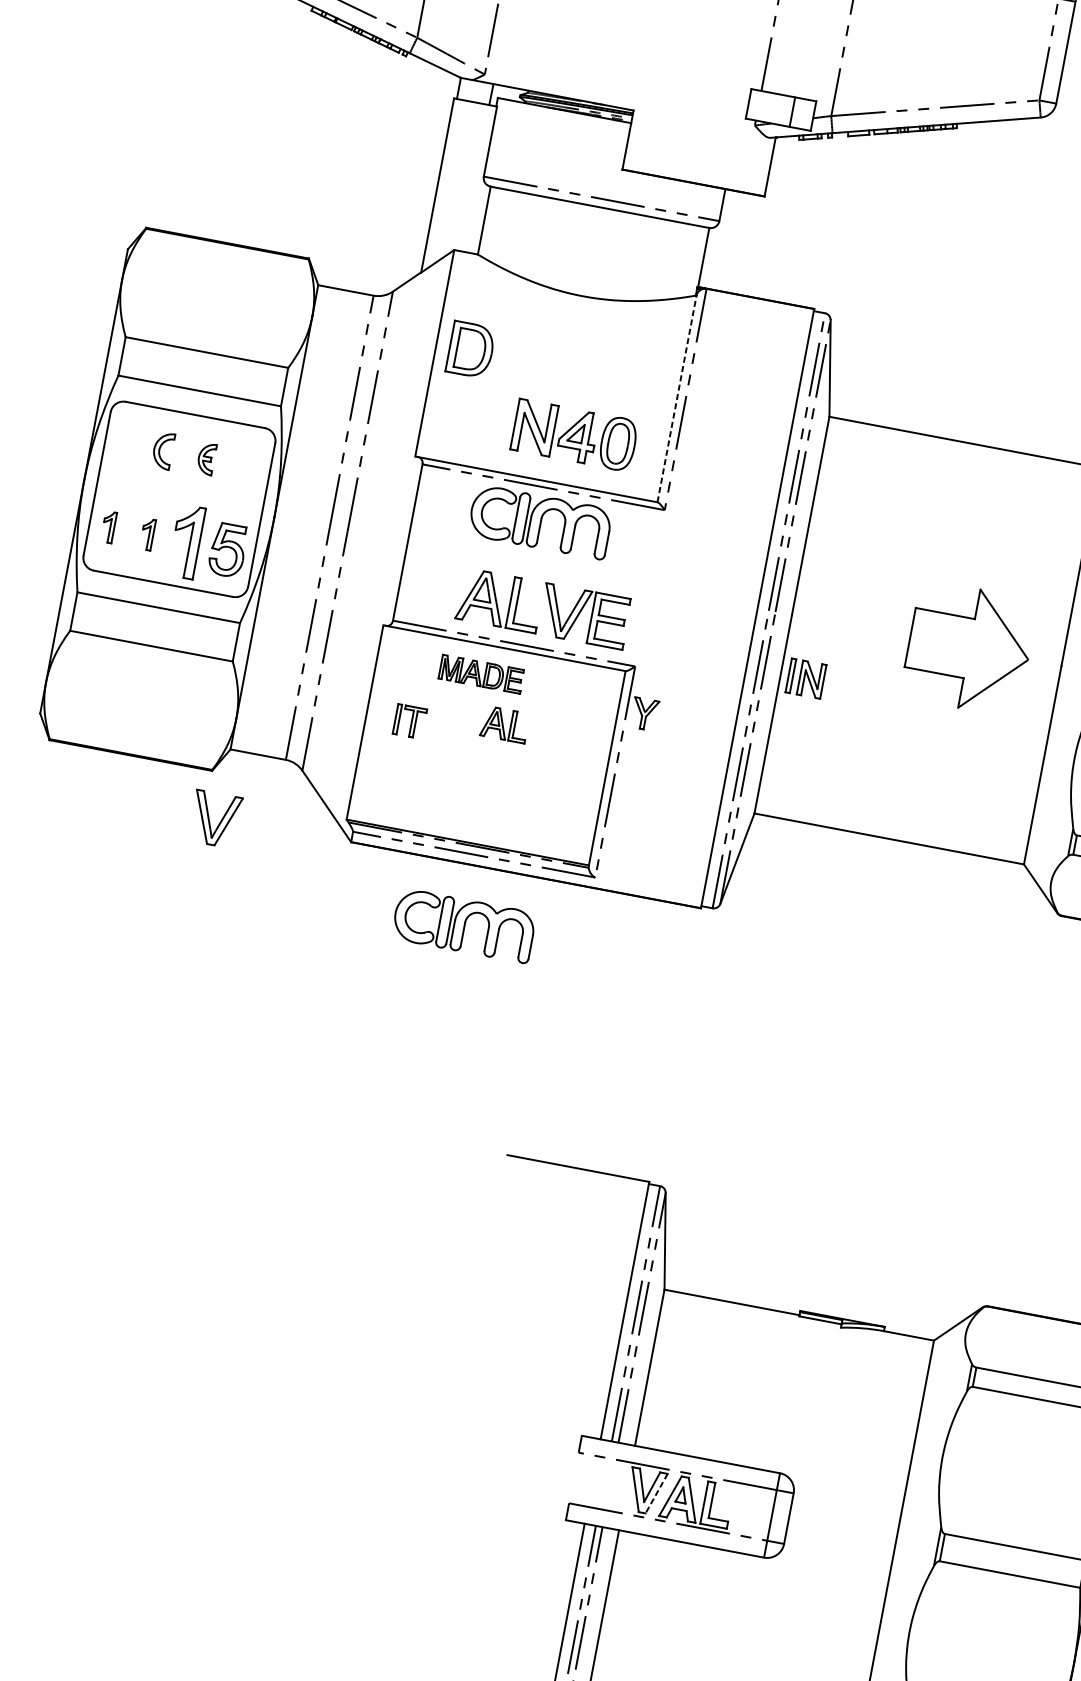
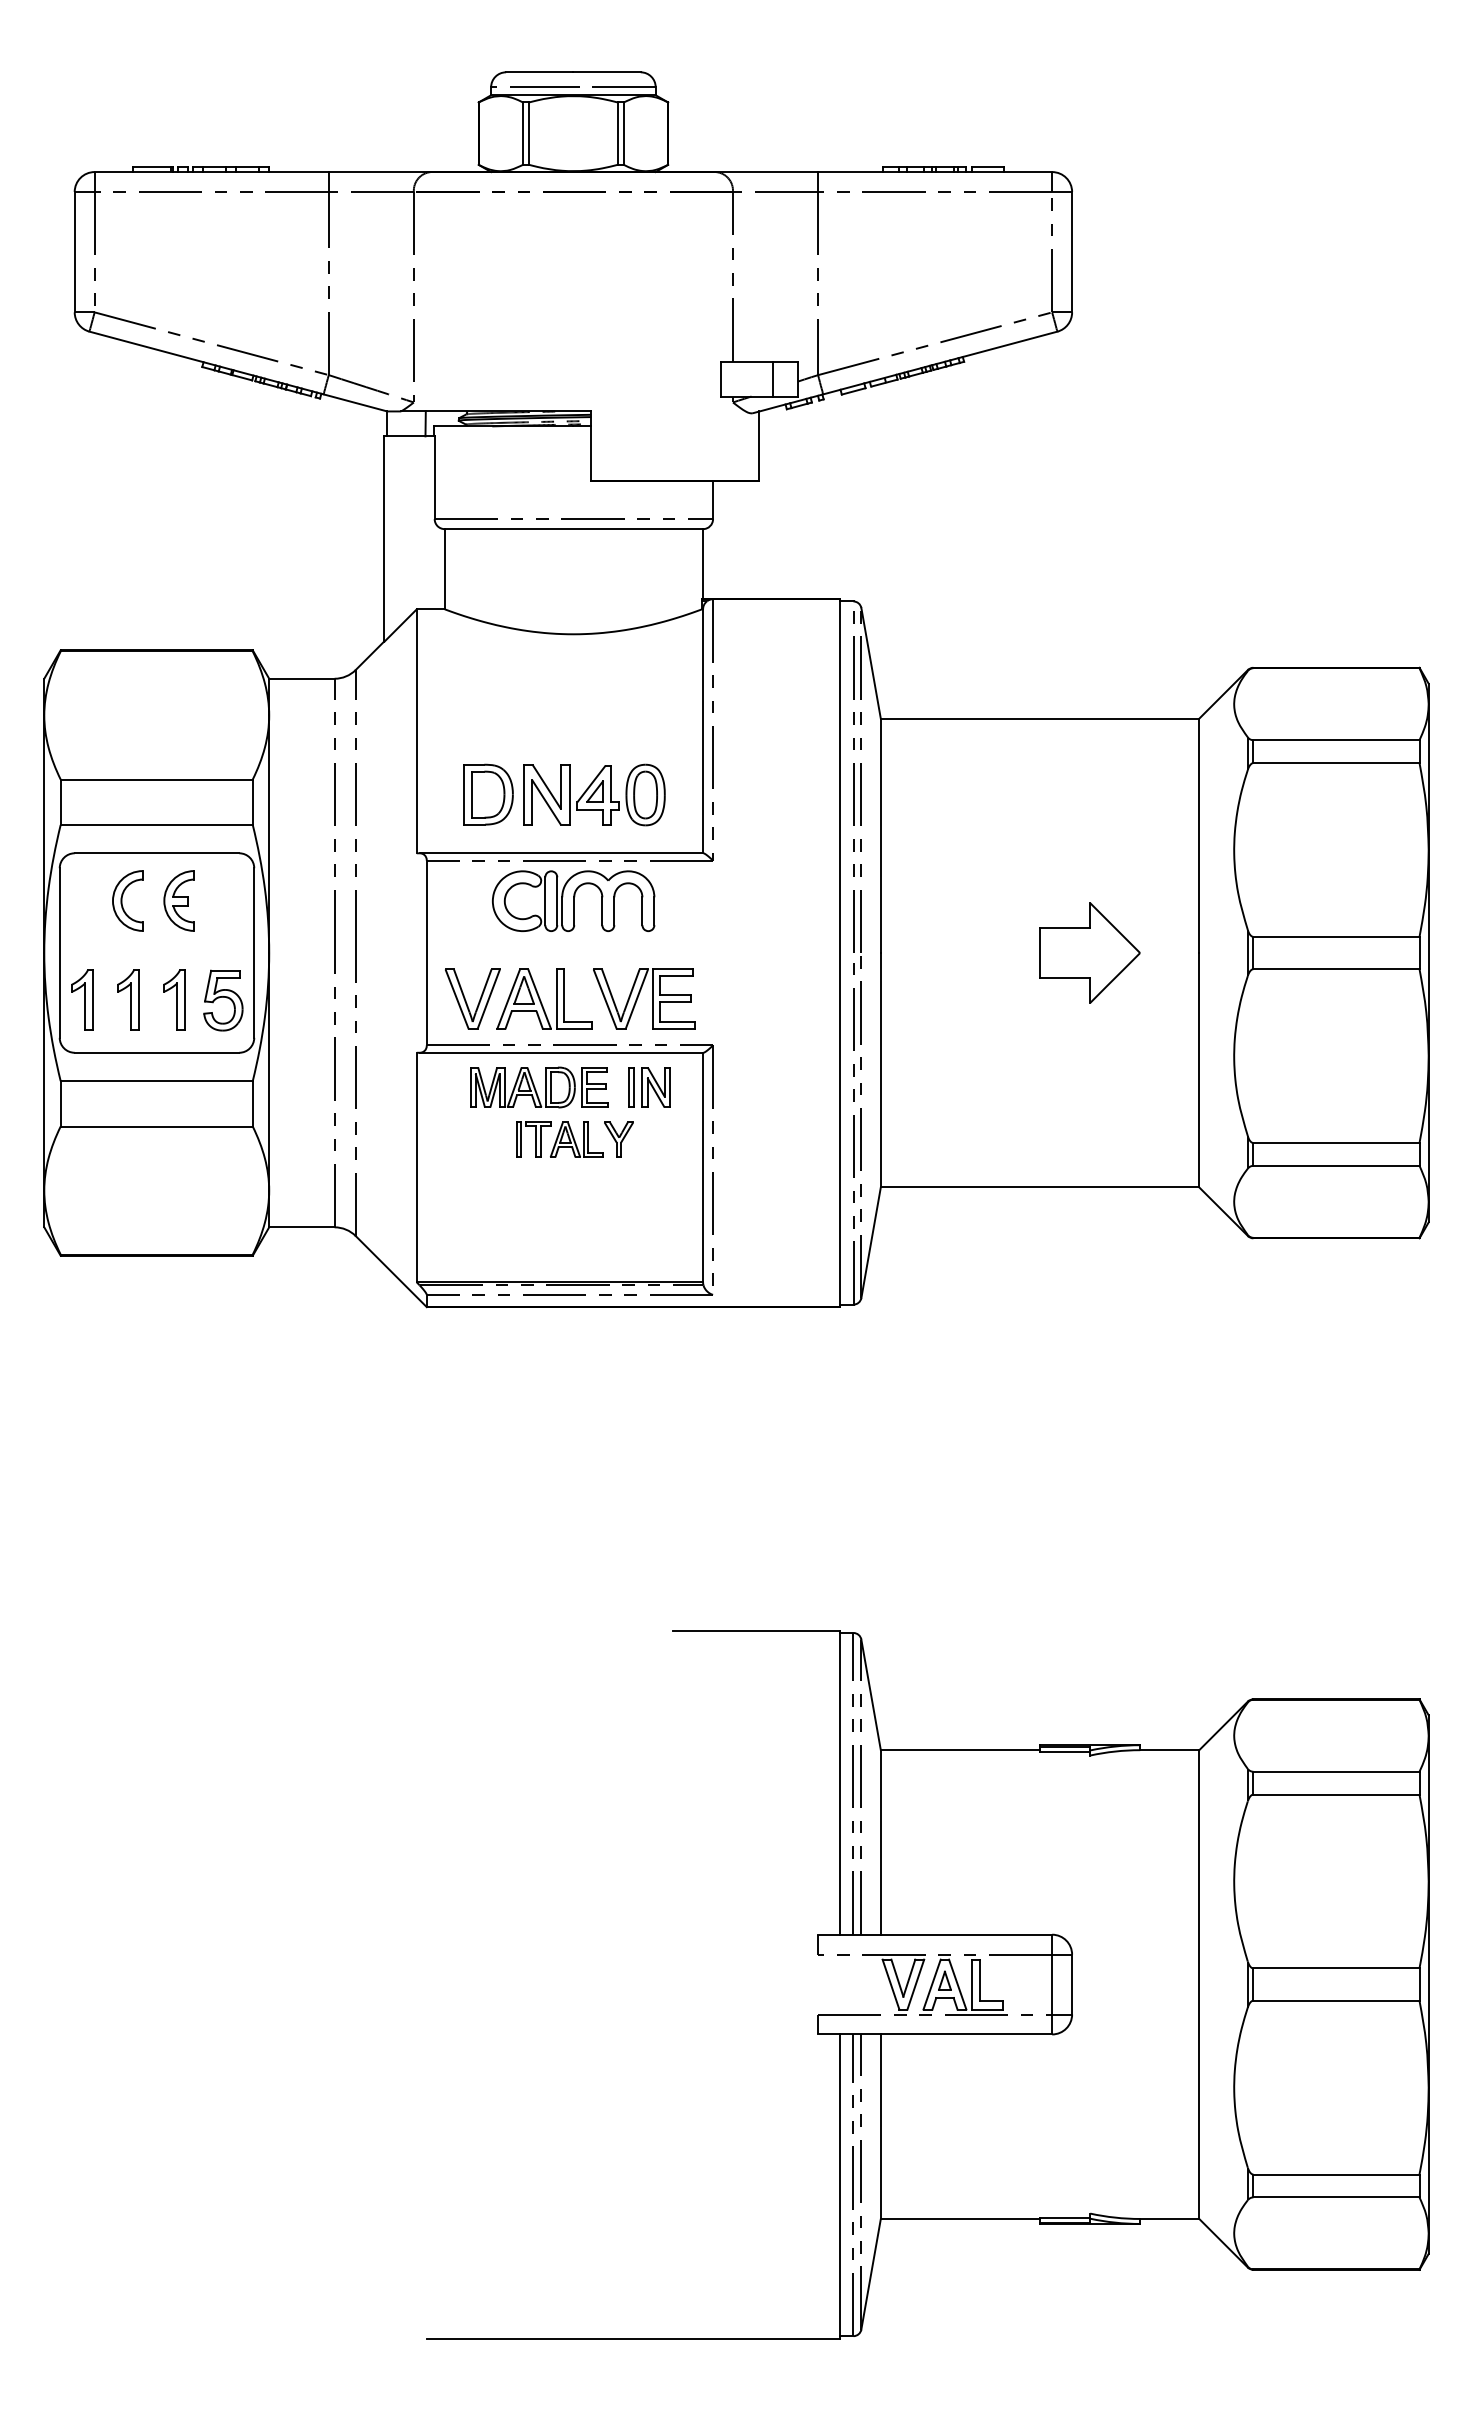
part: (471, 349) -> (488, 794), moved
line: (677, 398) -> (703, 730), dashed -> solid
part: (162, 450) -> (127, 900), size x1.43
part: (206, 458) -> (178, 900), size x1.67
part: (108, 526) -> (82, 999), size x1.67
part: (147, 534) -> (128, 999), size x1.67
part: (186, 541) -> (174, 999), size x0.71
part: (968, 648) -> (1089, 952), size x0.71
part: (481, 674) -> (539, 1087), size x1.43
part: (805, 678) -> (649, 1087), moved
part: (644, 713) -> (618, 1139), moved
part: (409, 721) -> (533, 1139), moved
part: (209, 819) -> (466, 1000), moved
part: (464, 925) -> (573, 1377), removed
line: (656, 1494) -> (915, 1985), dashed -> solid

